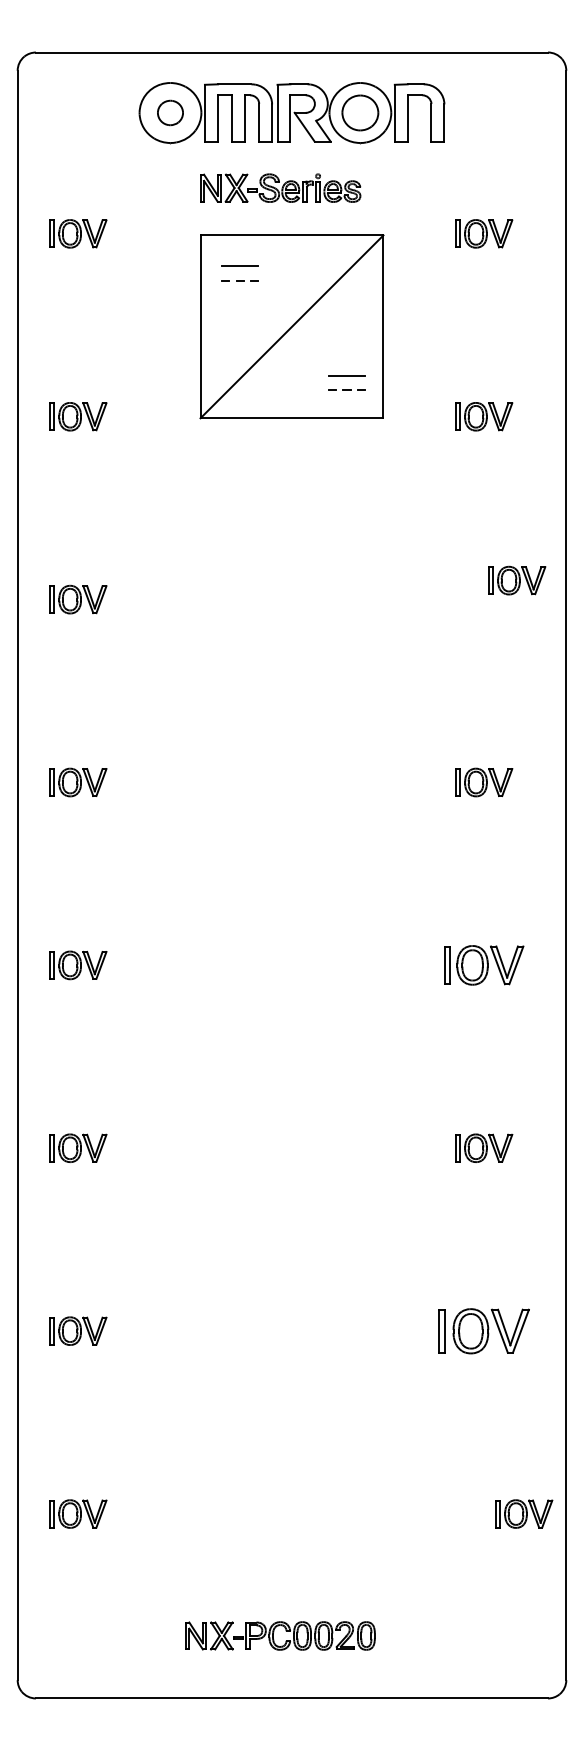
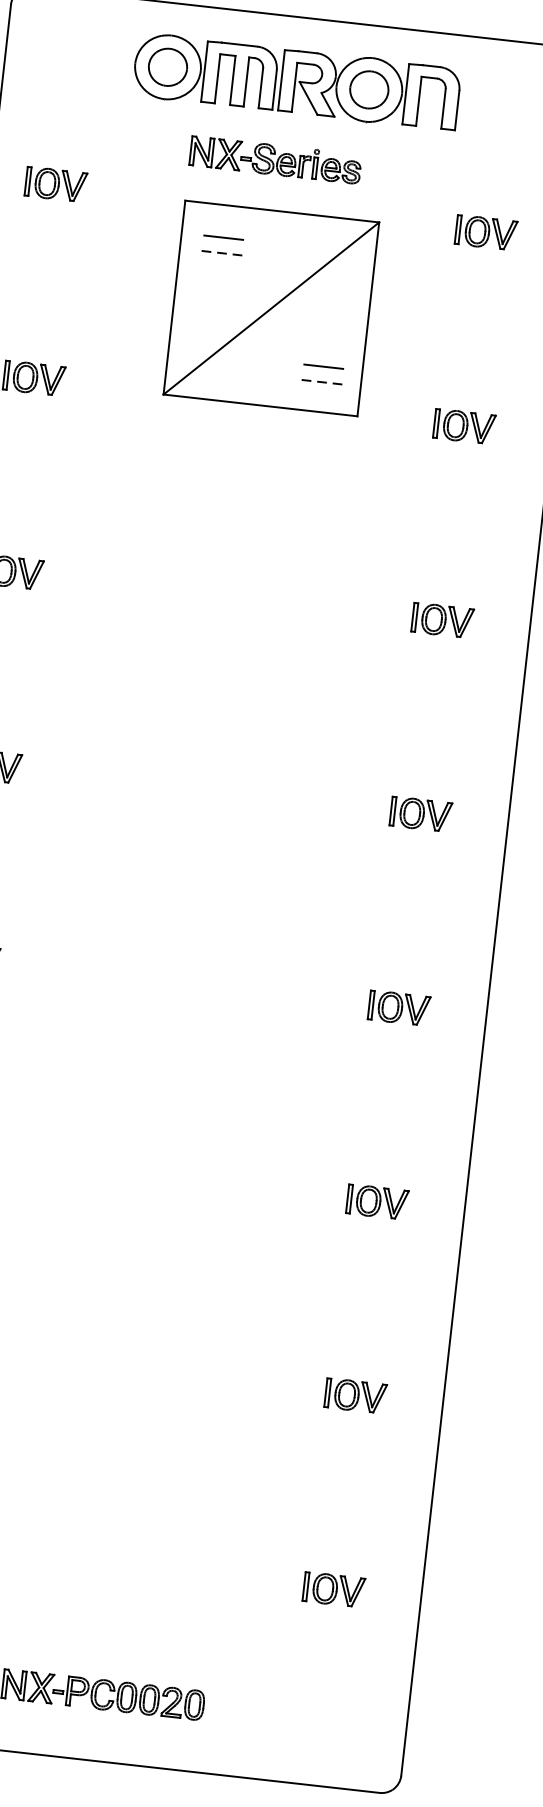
part: (170, 112) -> (168, 66), size x1.43
part: (517, 580) -> (443, 620), moved
part: (484, 965) -> (399, 1008), size x0.71
part: (484, 1330) -> (356, 1395), size x0.62
part: (524, 1513) -> (334, 1589), moved

